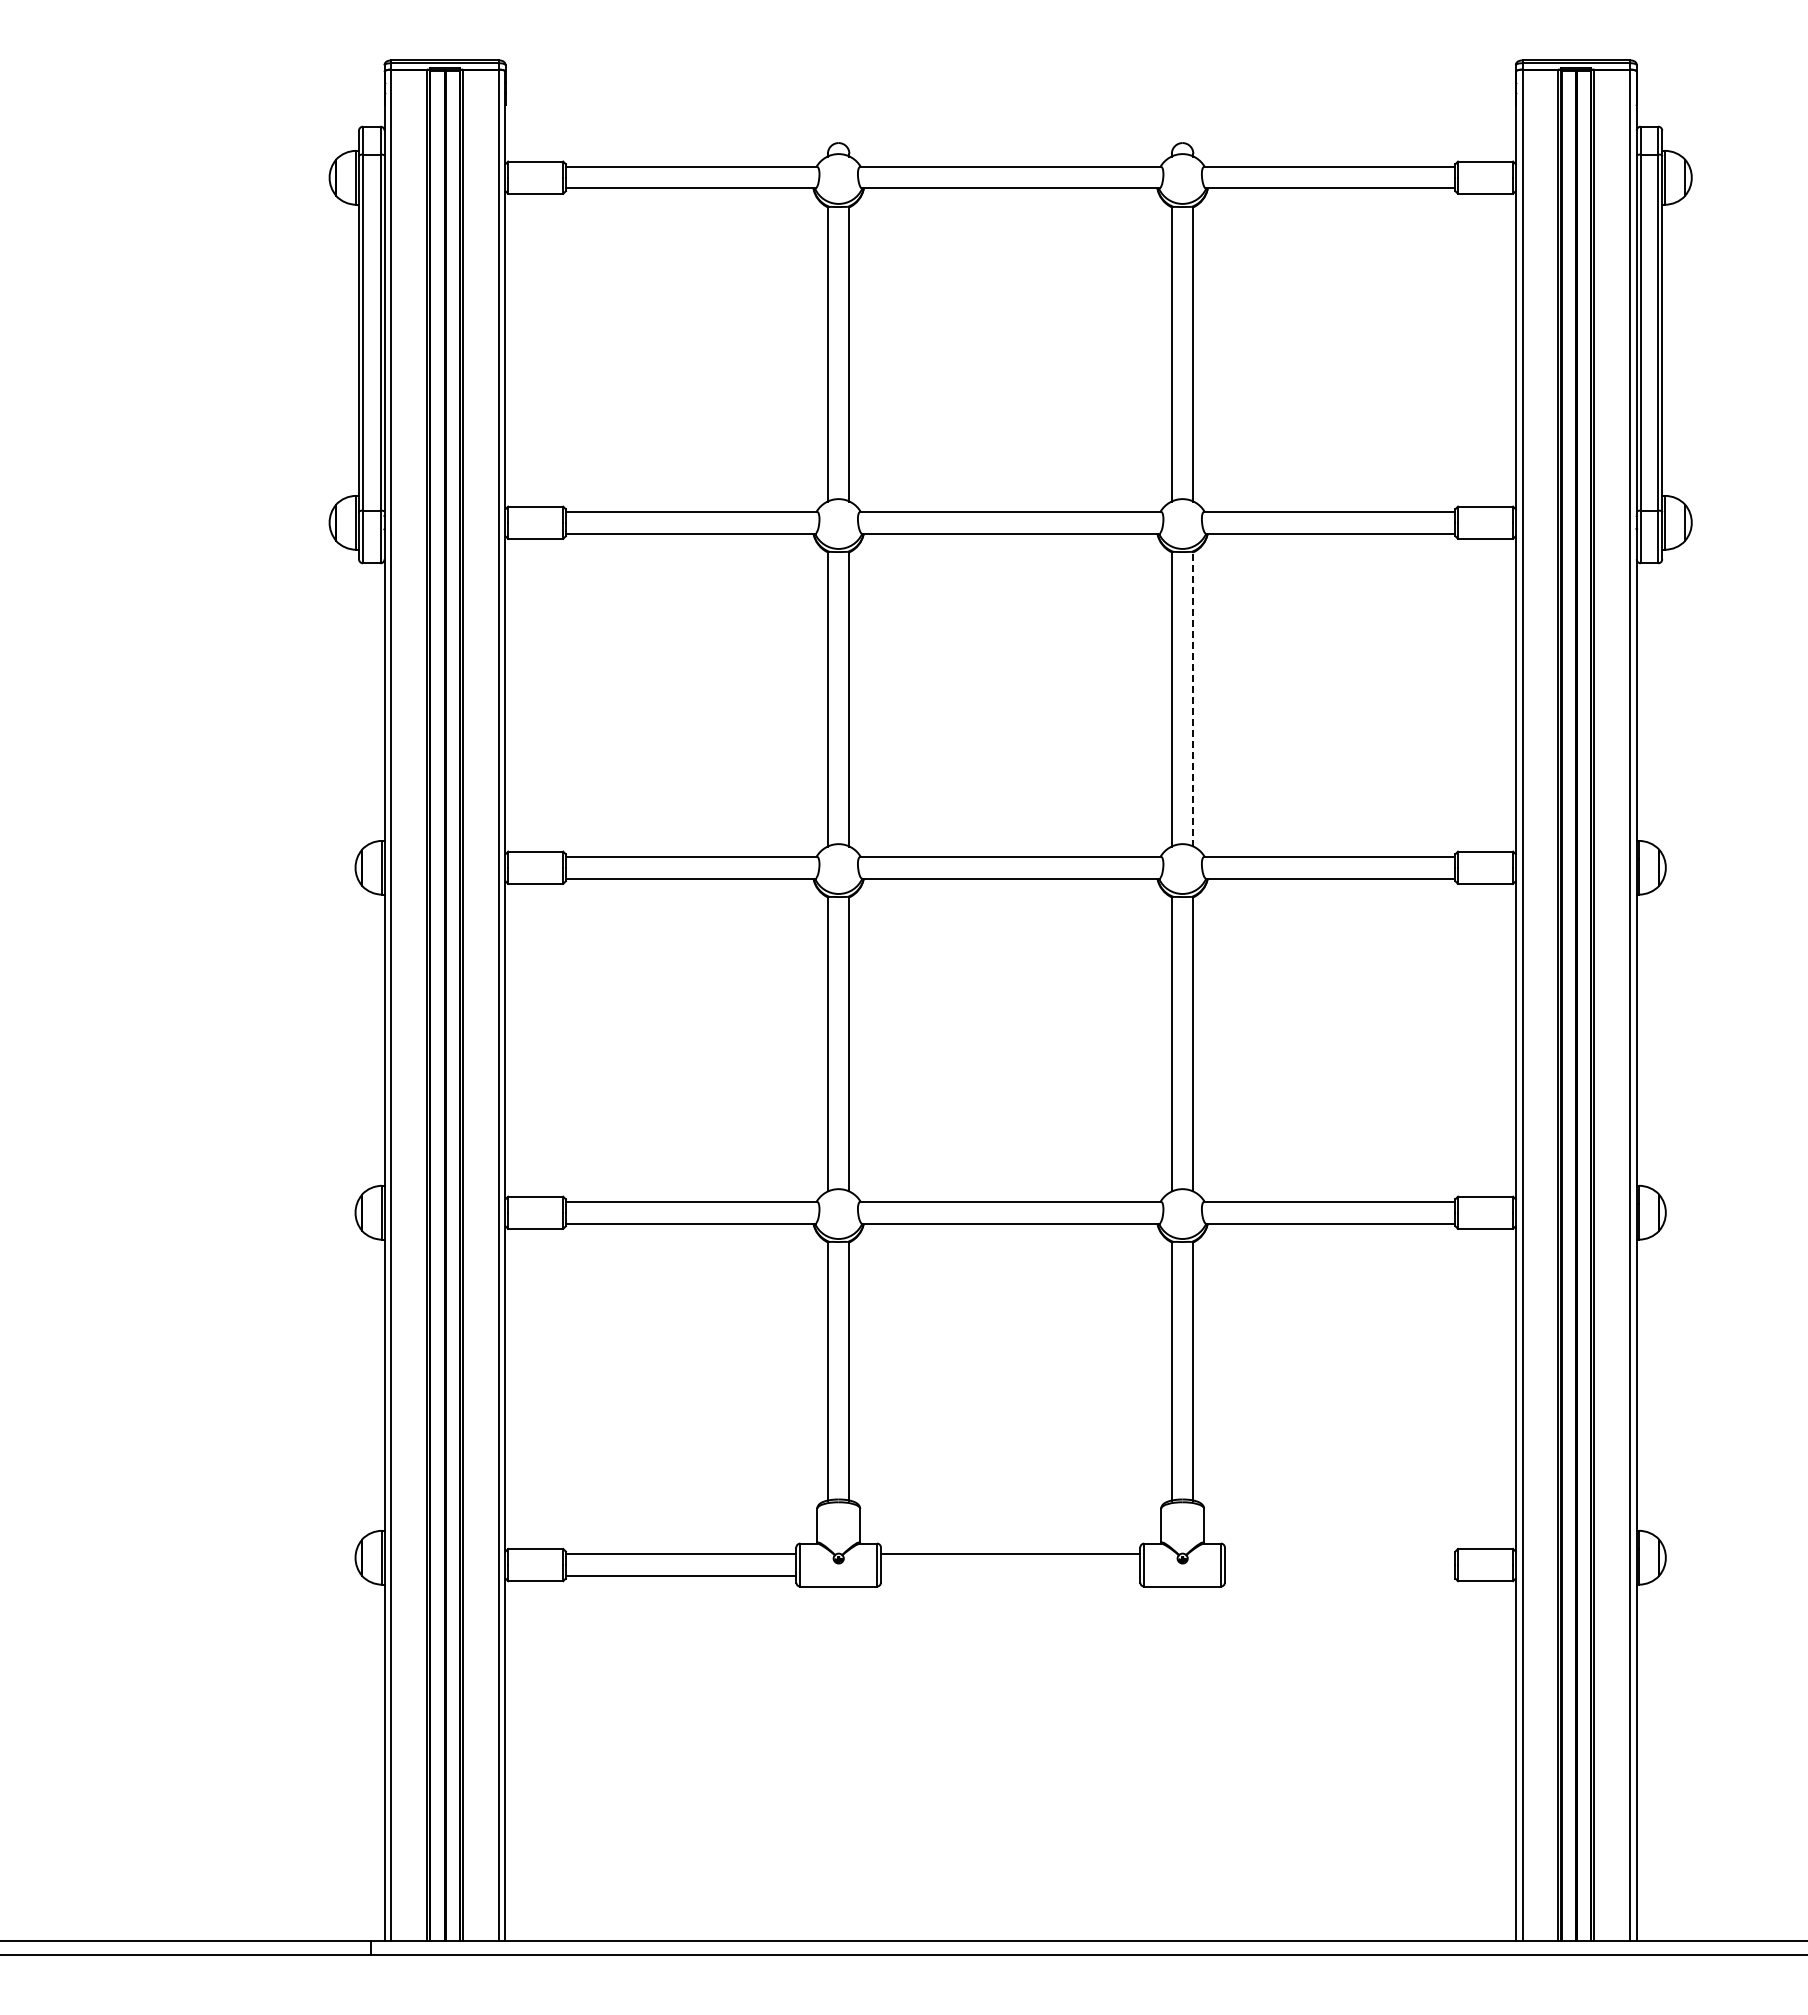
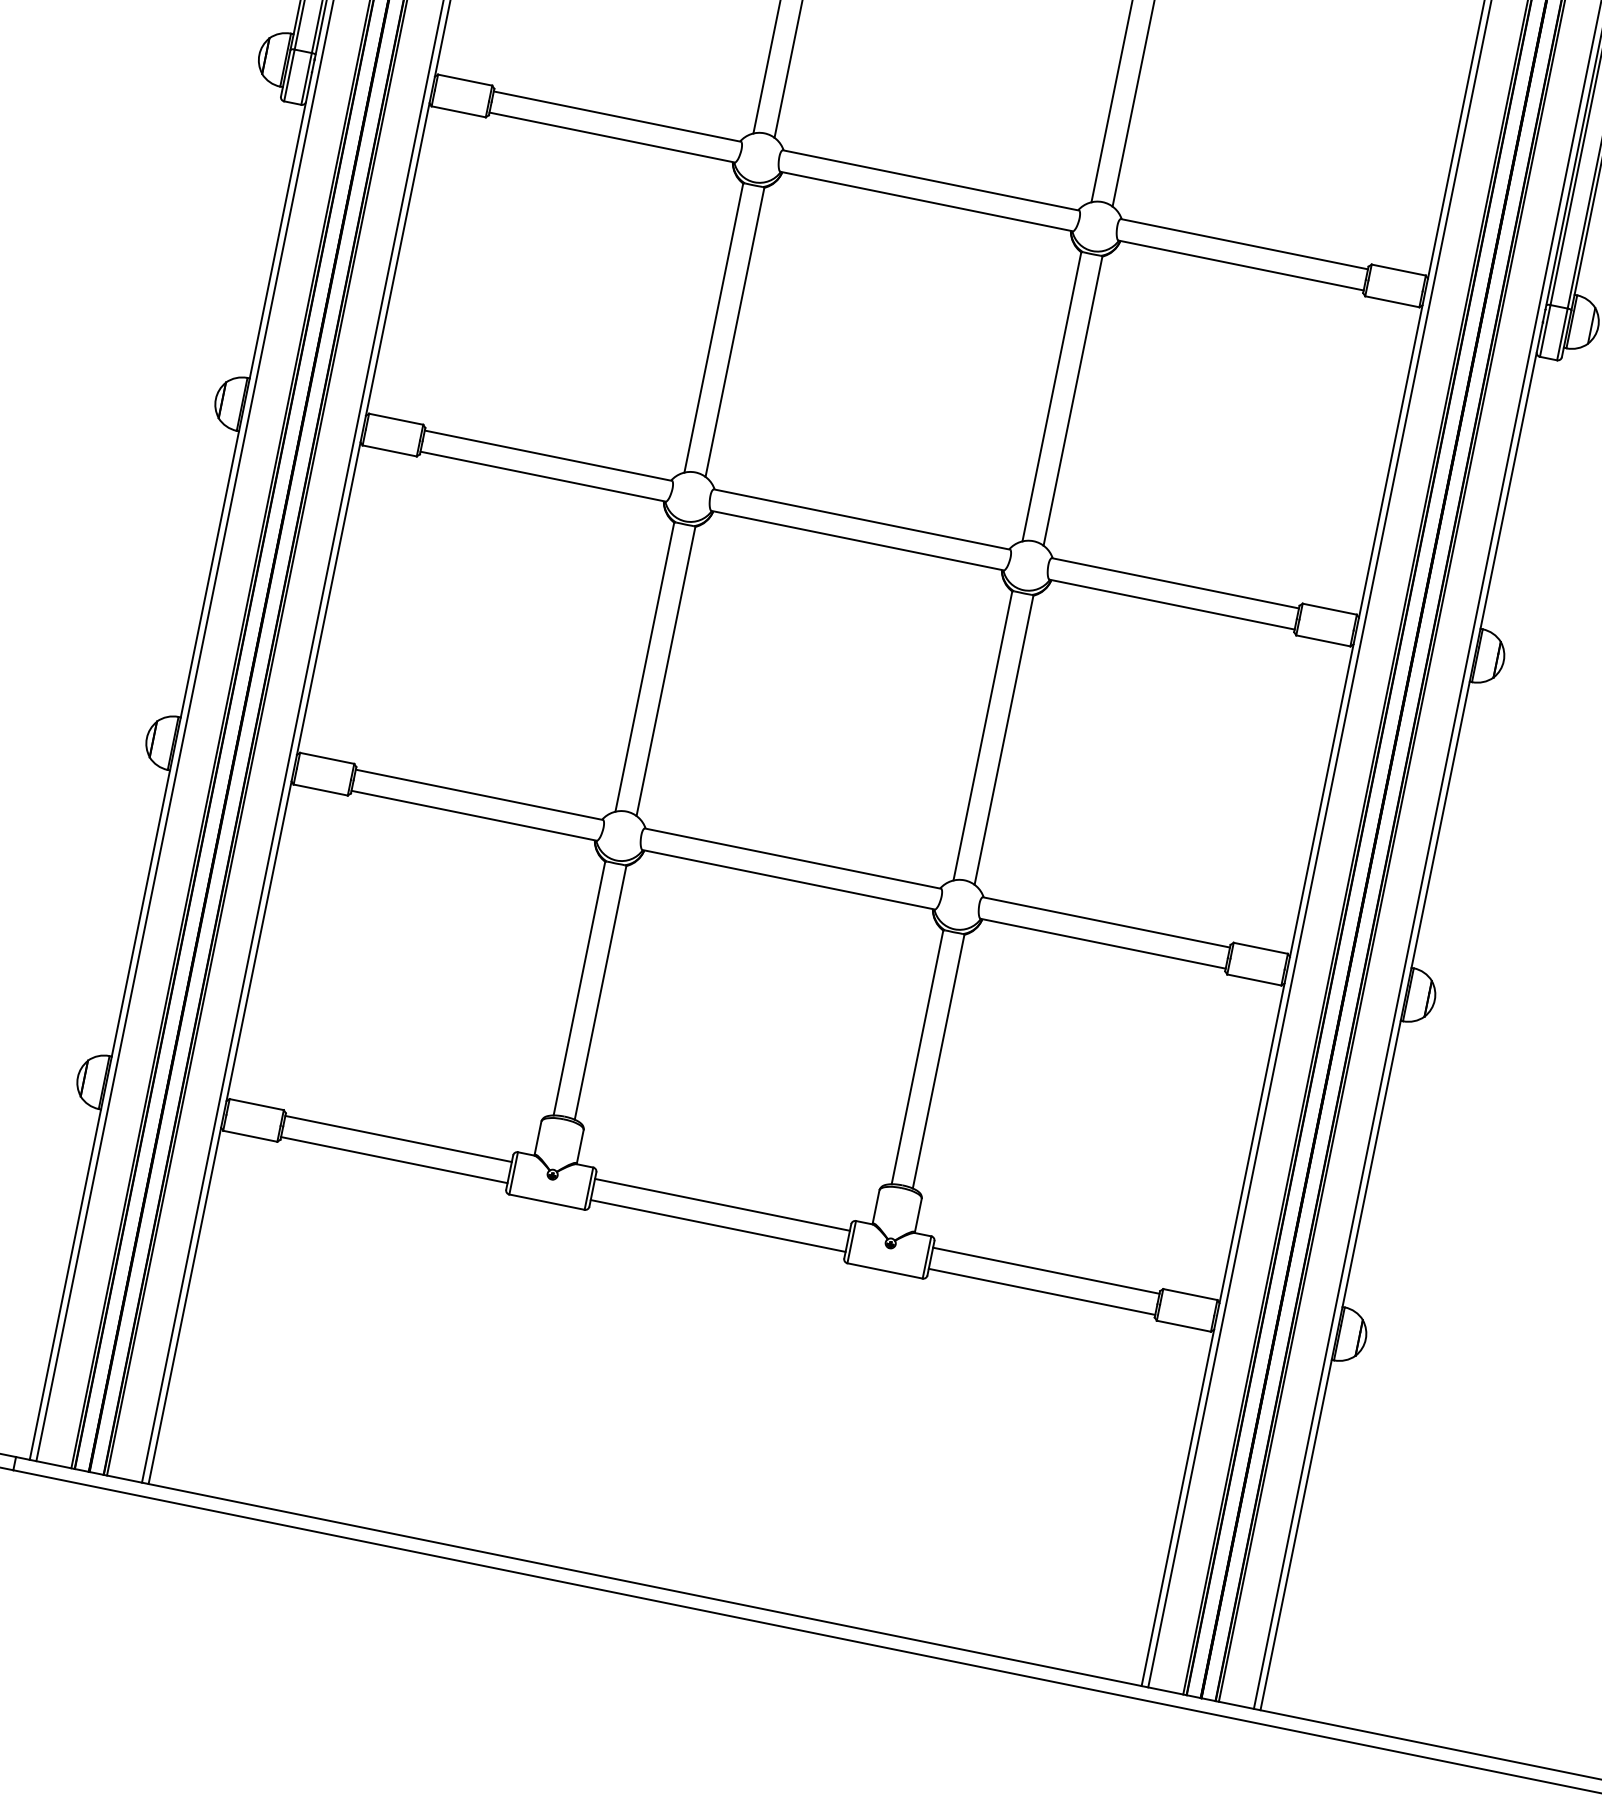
line: (1193, 698) -> (1073, 400), dashed -> solid
line: (1339, 1554) -> (1045, 1270), added
line: (1010, 1575) -> (718, 1225), added
line: (1339, 1575) -> (1041, 1291), added

